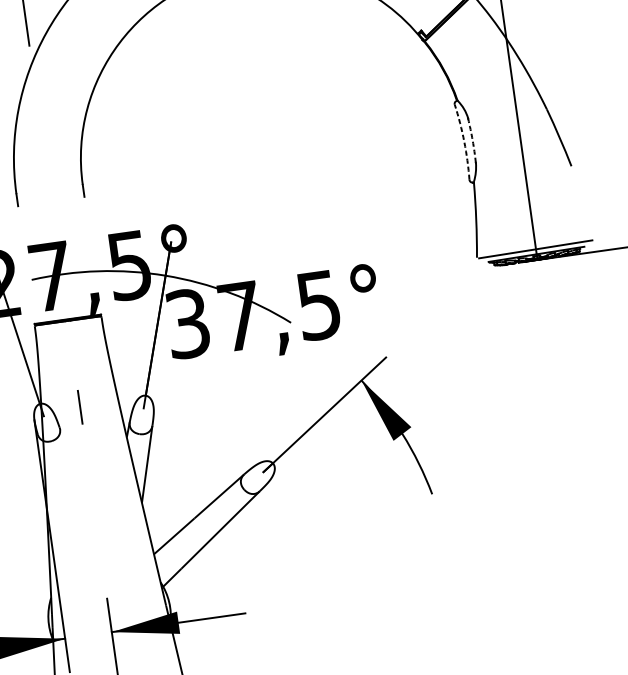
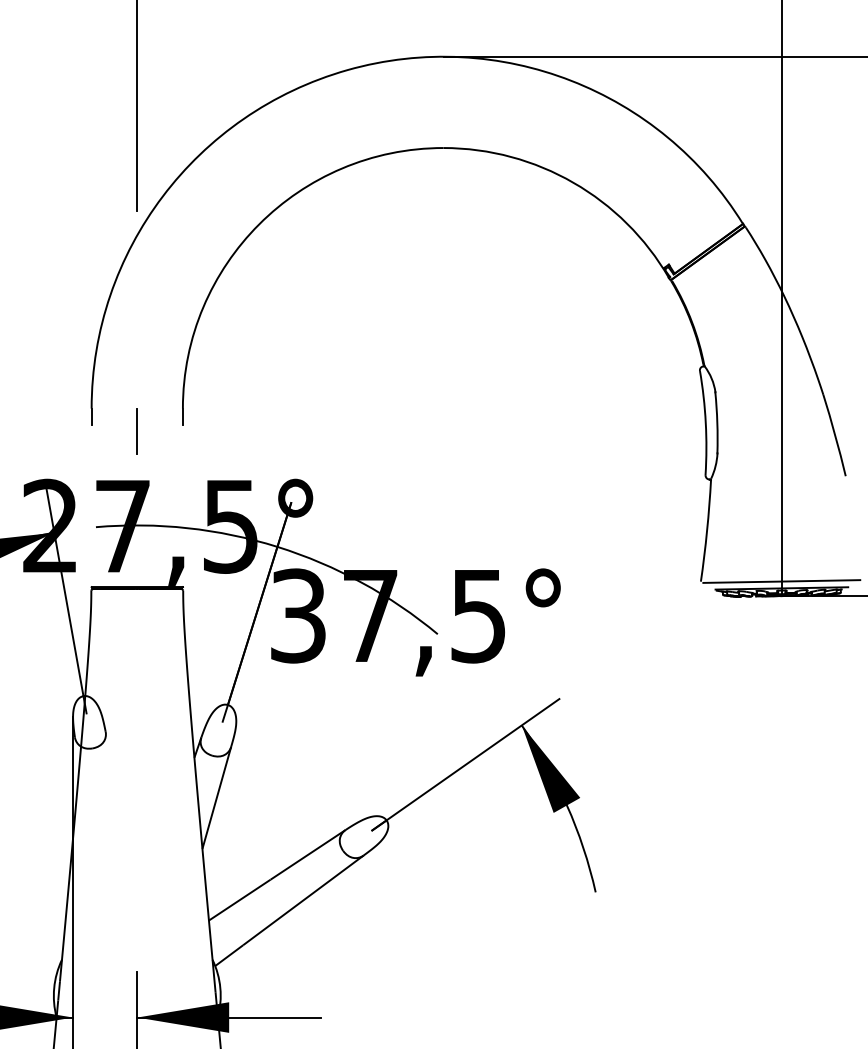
arc: (472, 140) -> (717, 422), dashed -> solid
arc: (464, 141) -> (705, 422), dashed -> solid
line: (79, 407) -> (136, 431), moved

